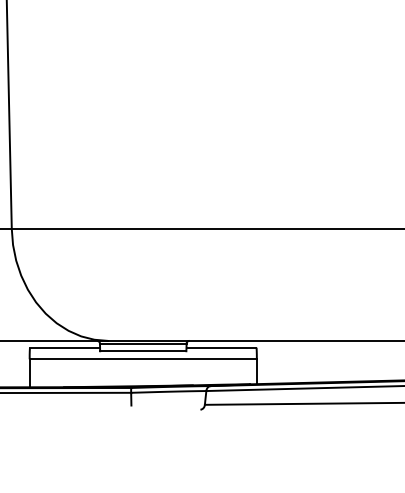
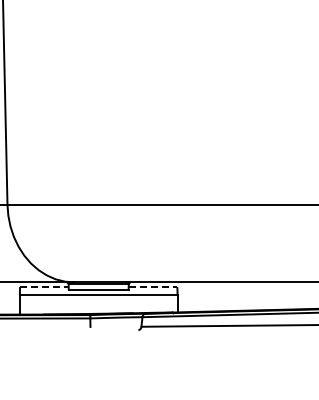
line: (65, 348) -> (44, 287), solid -> dashed
line: (222, 348) -> (153, 287), solid -> dashed

